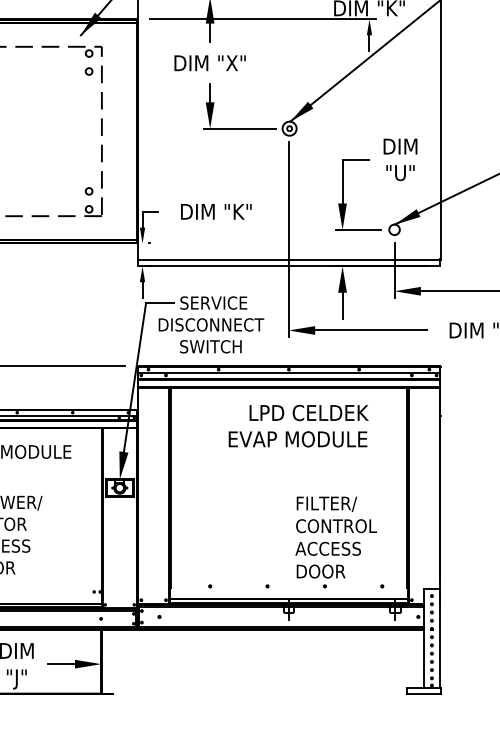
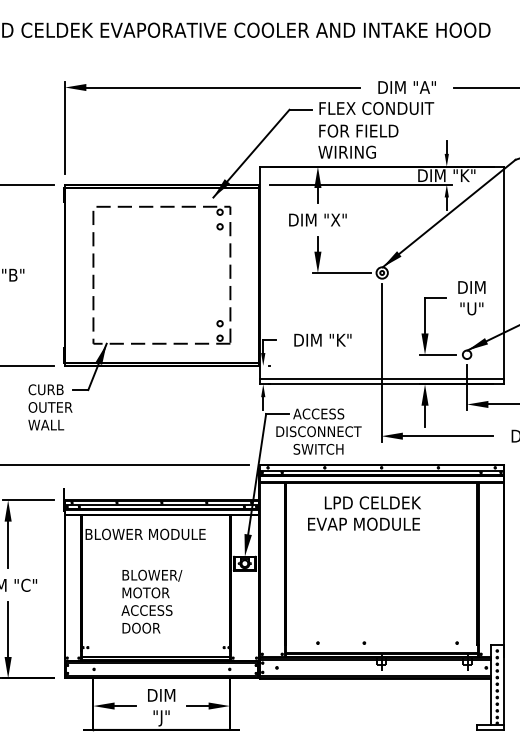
text: (213, 302) -> (320, 413), SERVICE -> ACCESS
text: (298, 426) -> (364, 513), moved
part: (335, 542) -> (419, 607), removed

